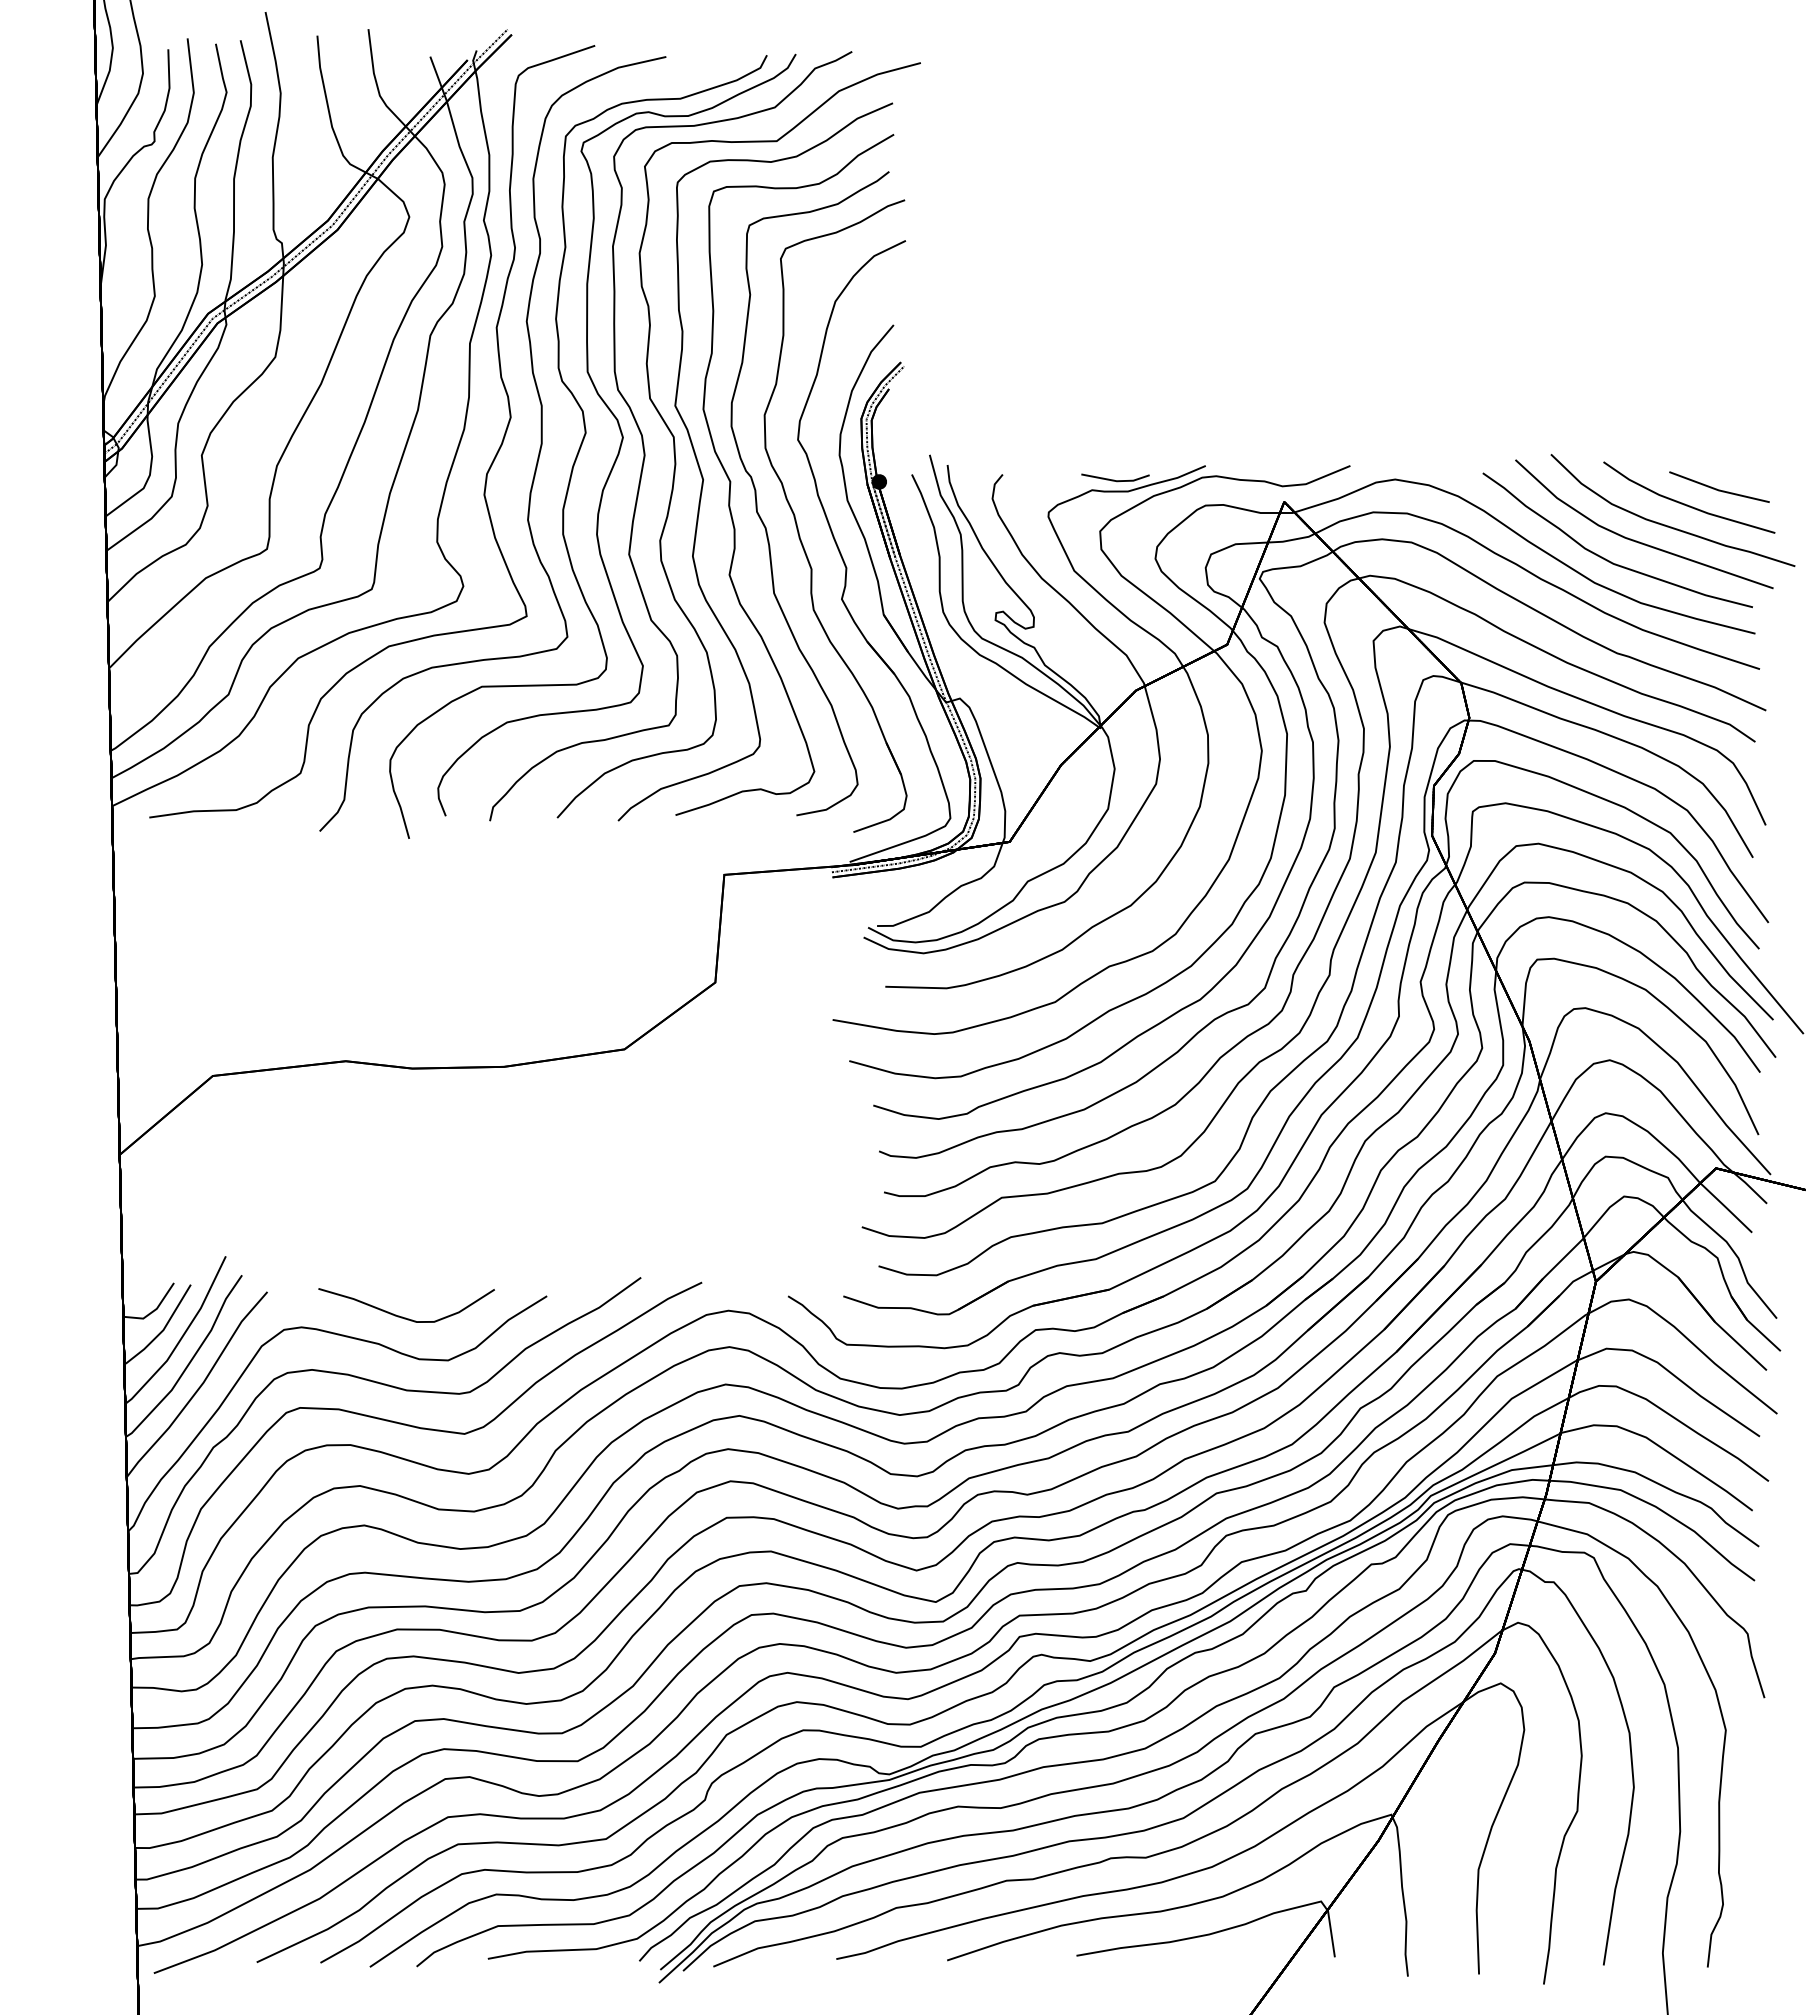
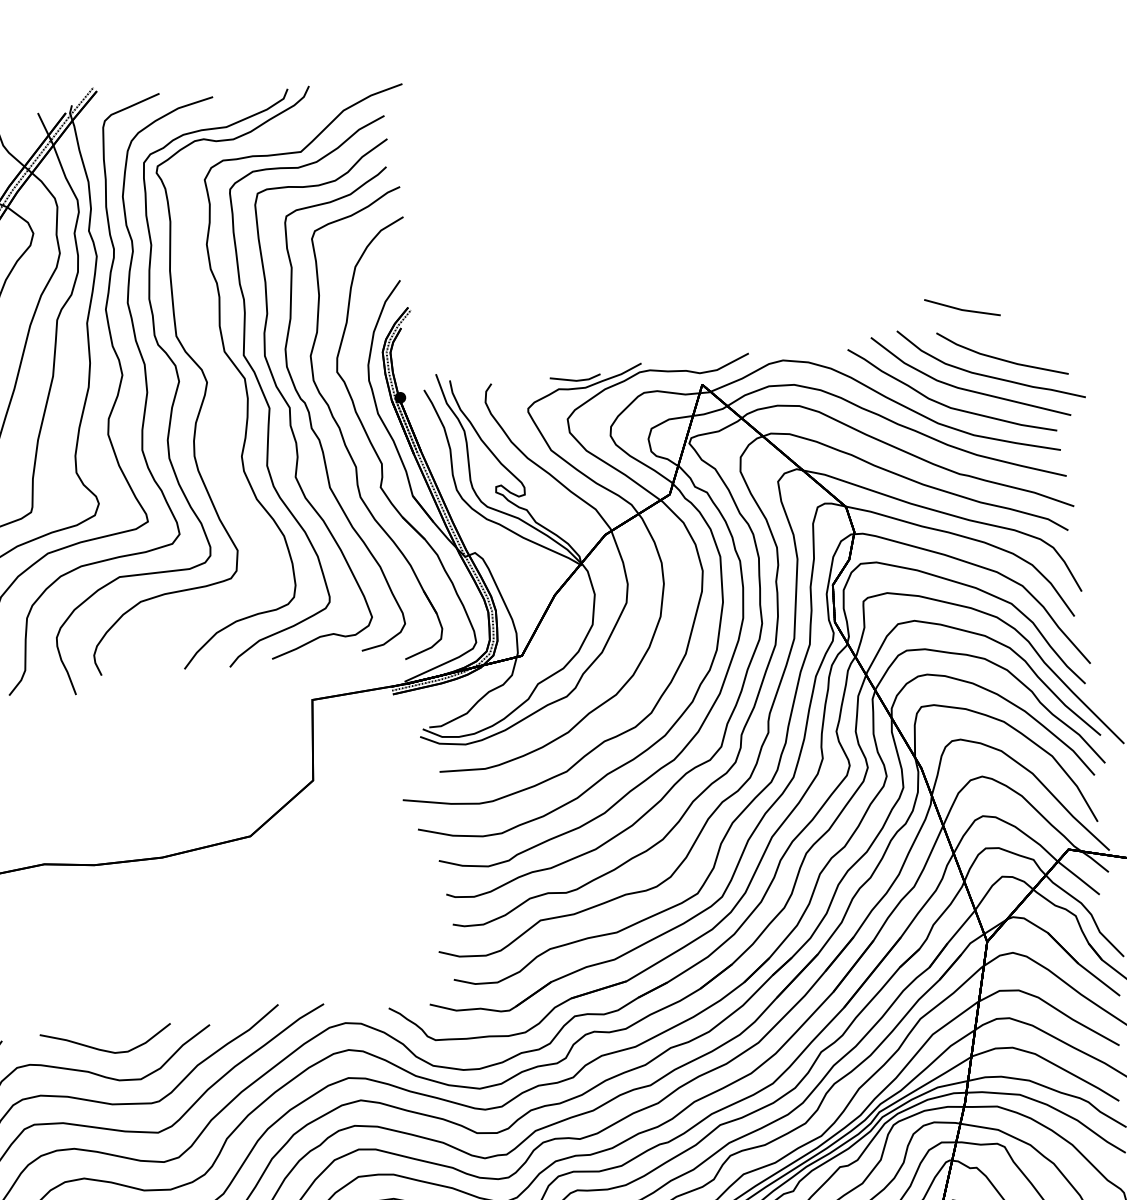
part: (643, 437) -> (222, 381), removed
part: (1719, 486) -> (962, 307), moved

